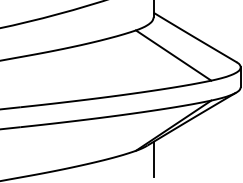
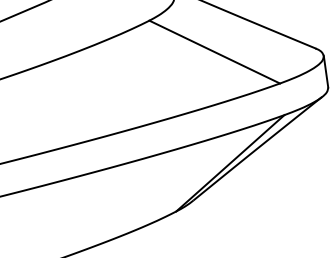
line: (153, 158) -> (205, 219), removed

